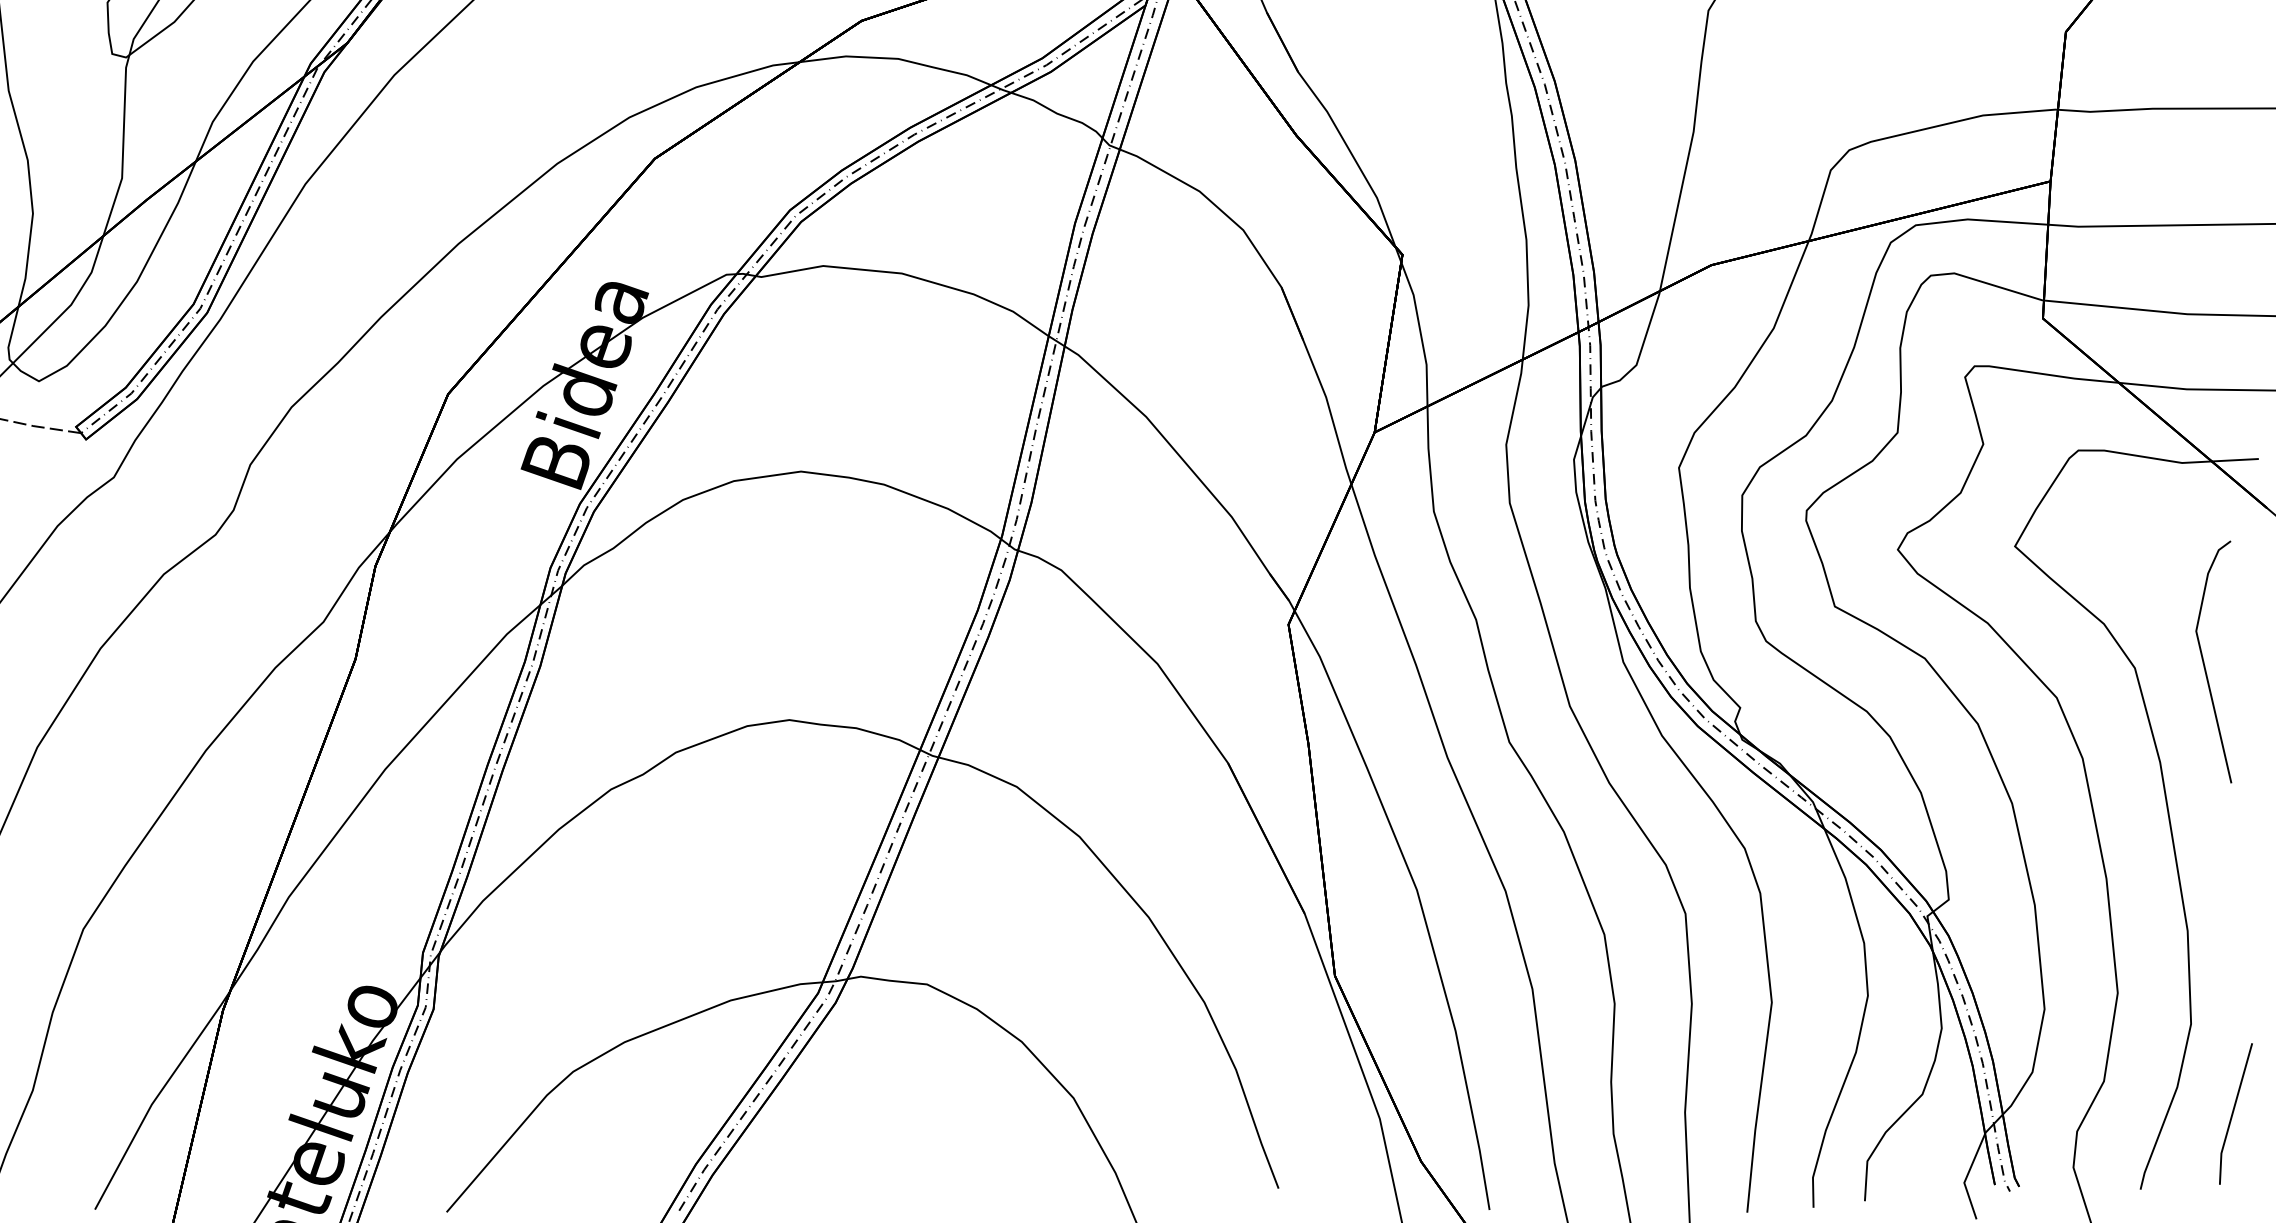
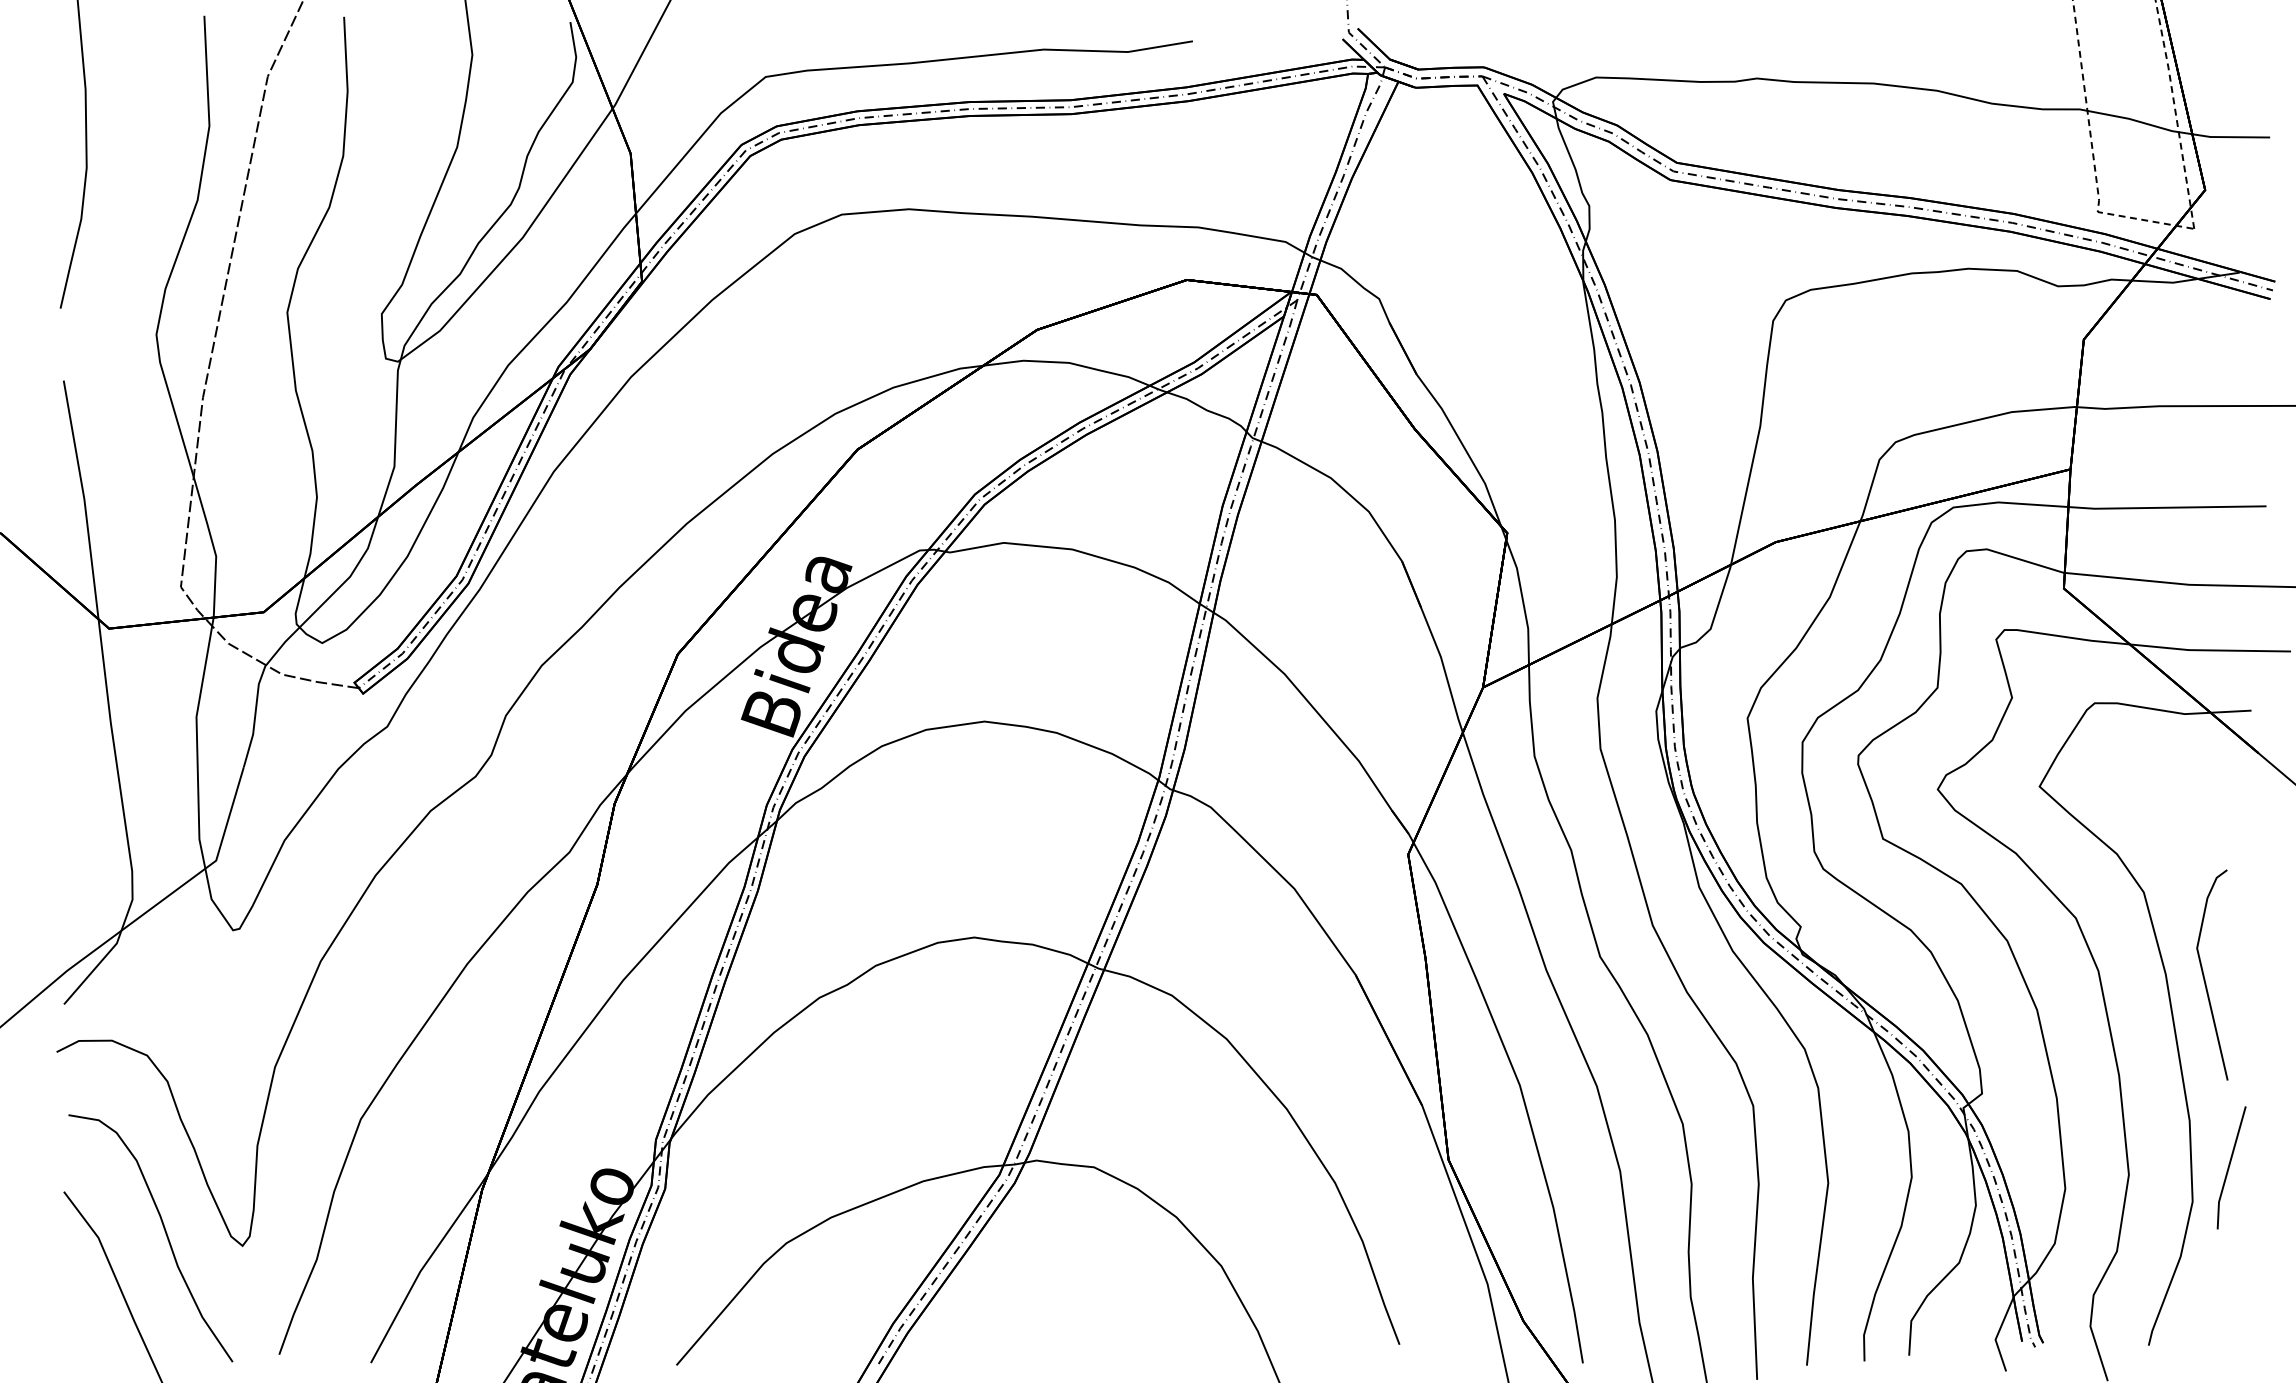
curve: (2204, 661) -> (2204, 974), moved
line: (2233, 1113) -> (2229, 1167), moved

